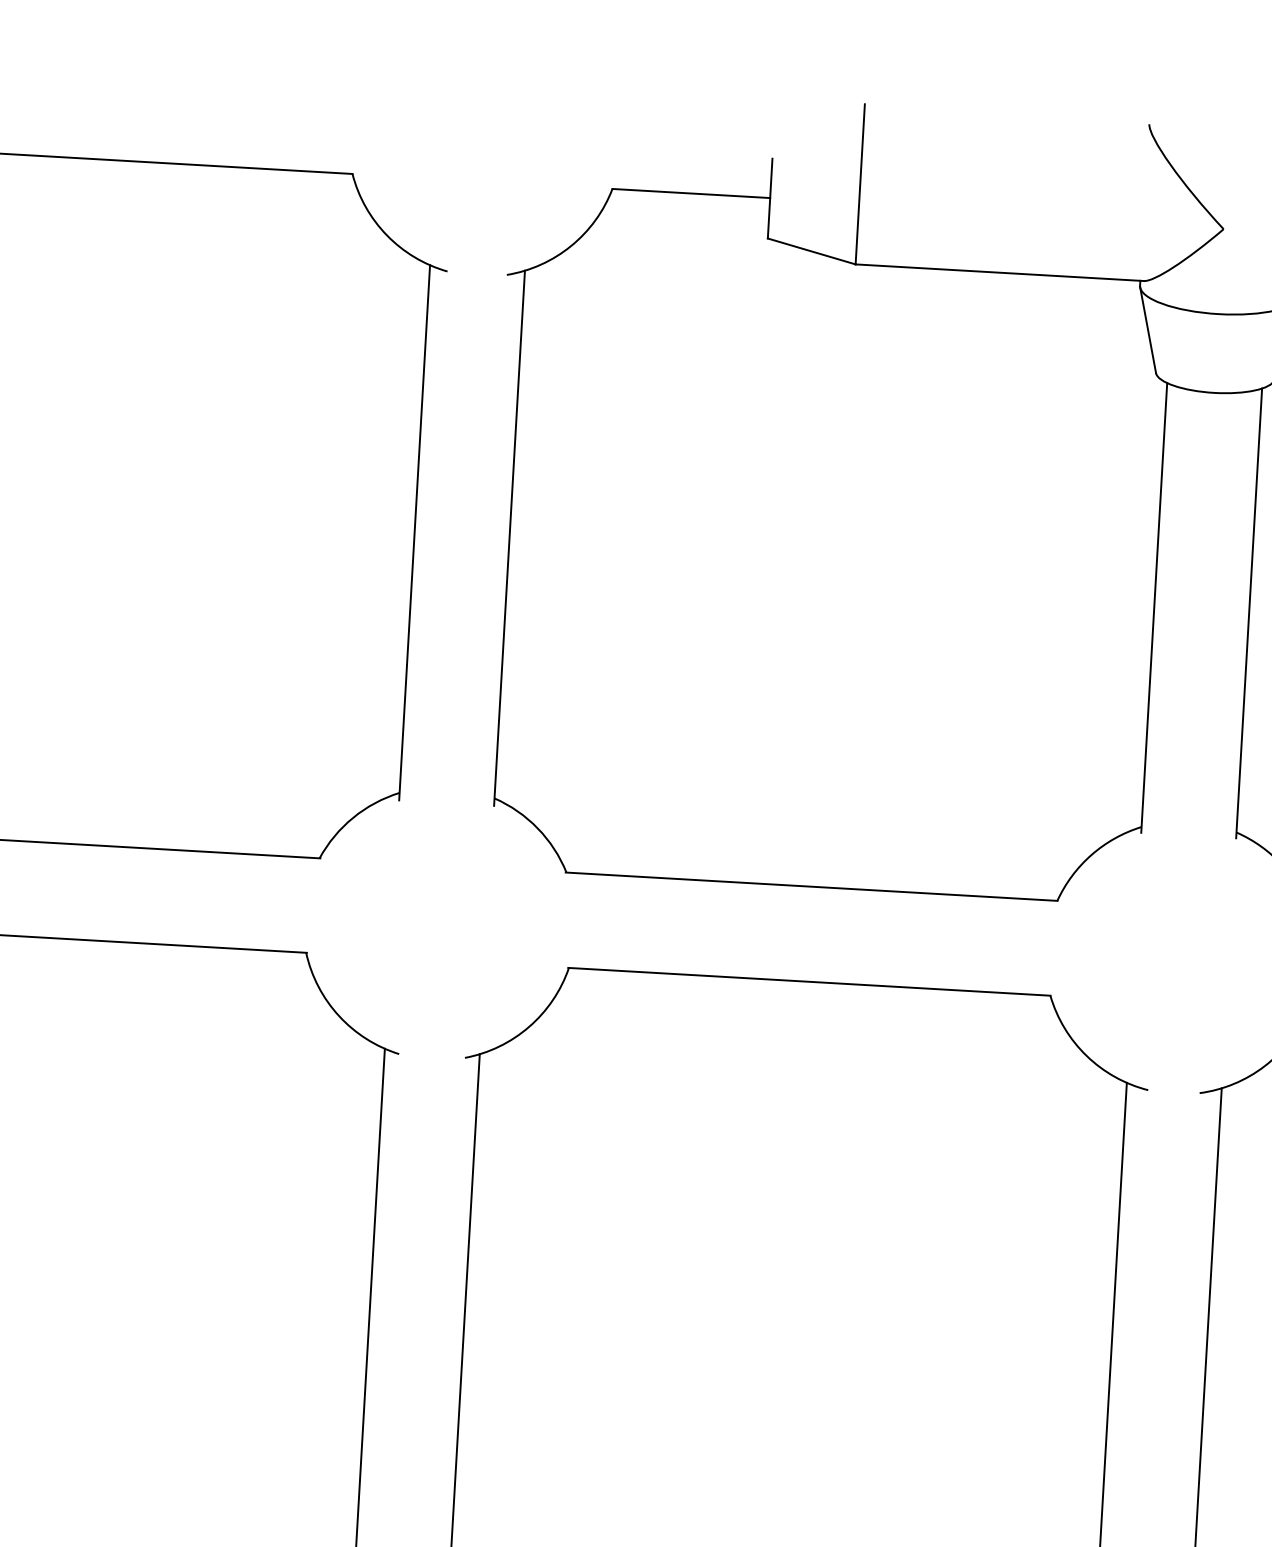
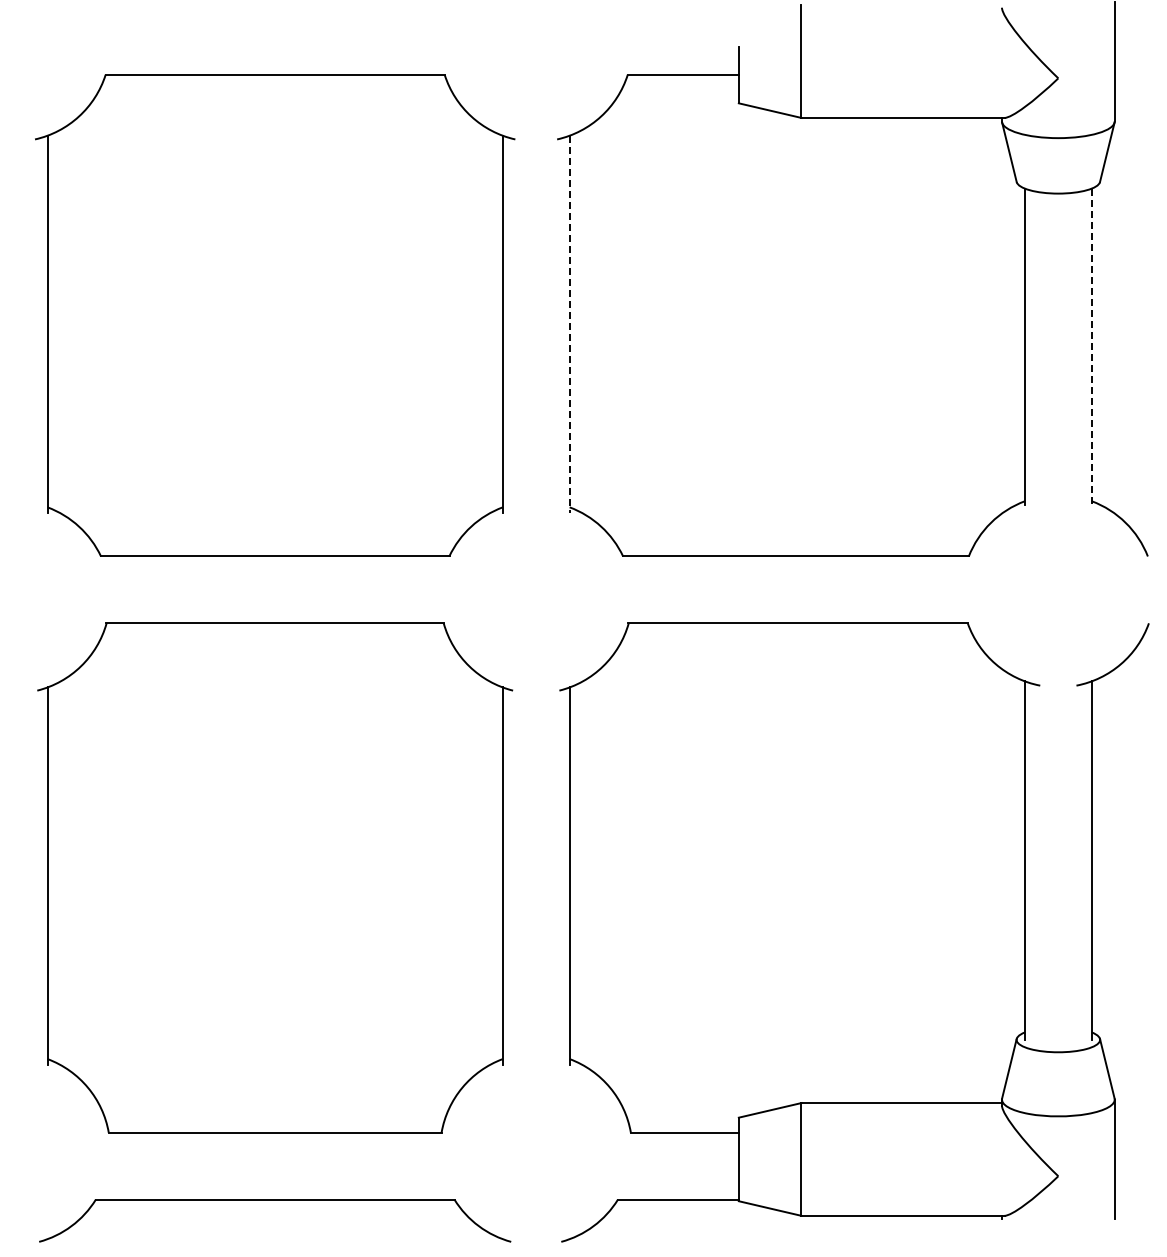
line: (509, 538) -> (569, 324), solid -> dashed
line: (1248, 614) -> (1091, 347), solid -> dashed

